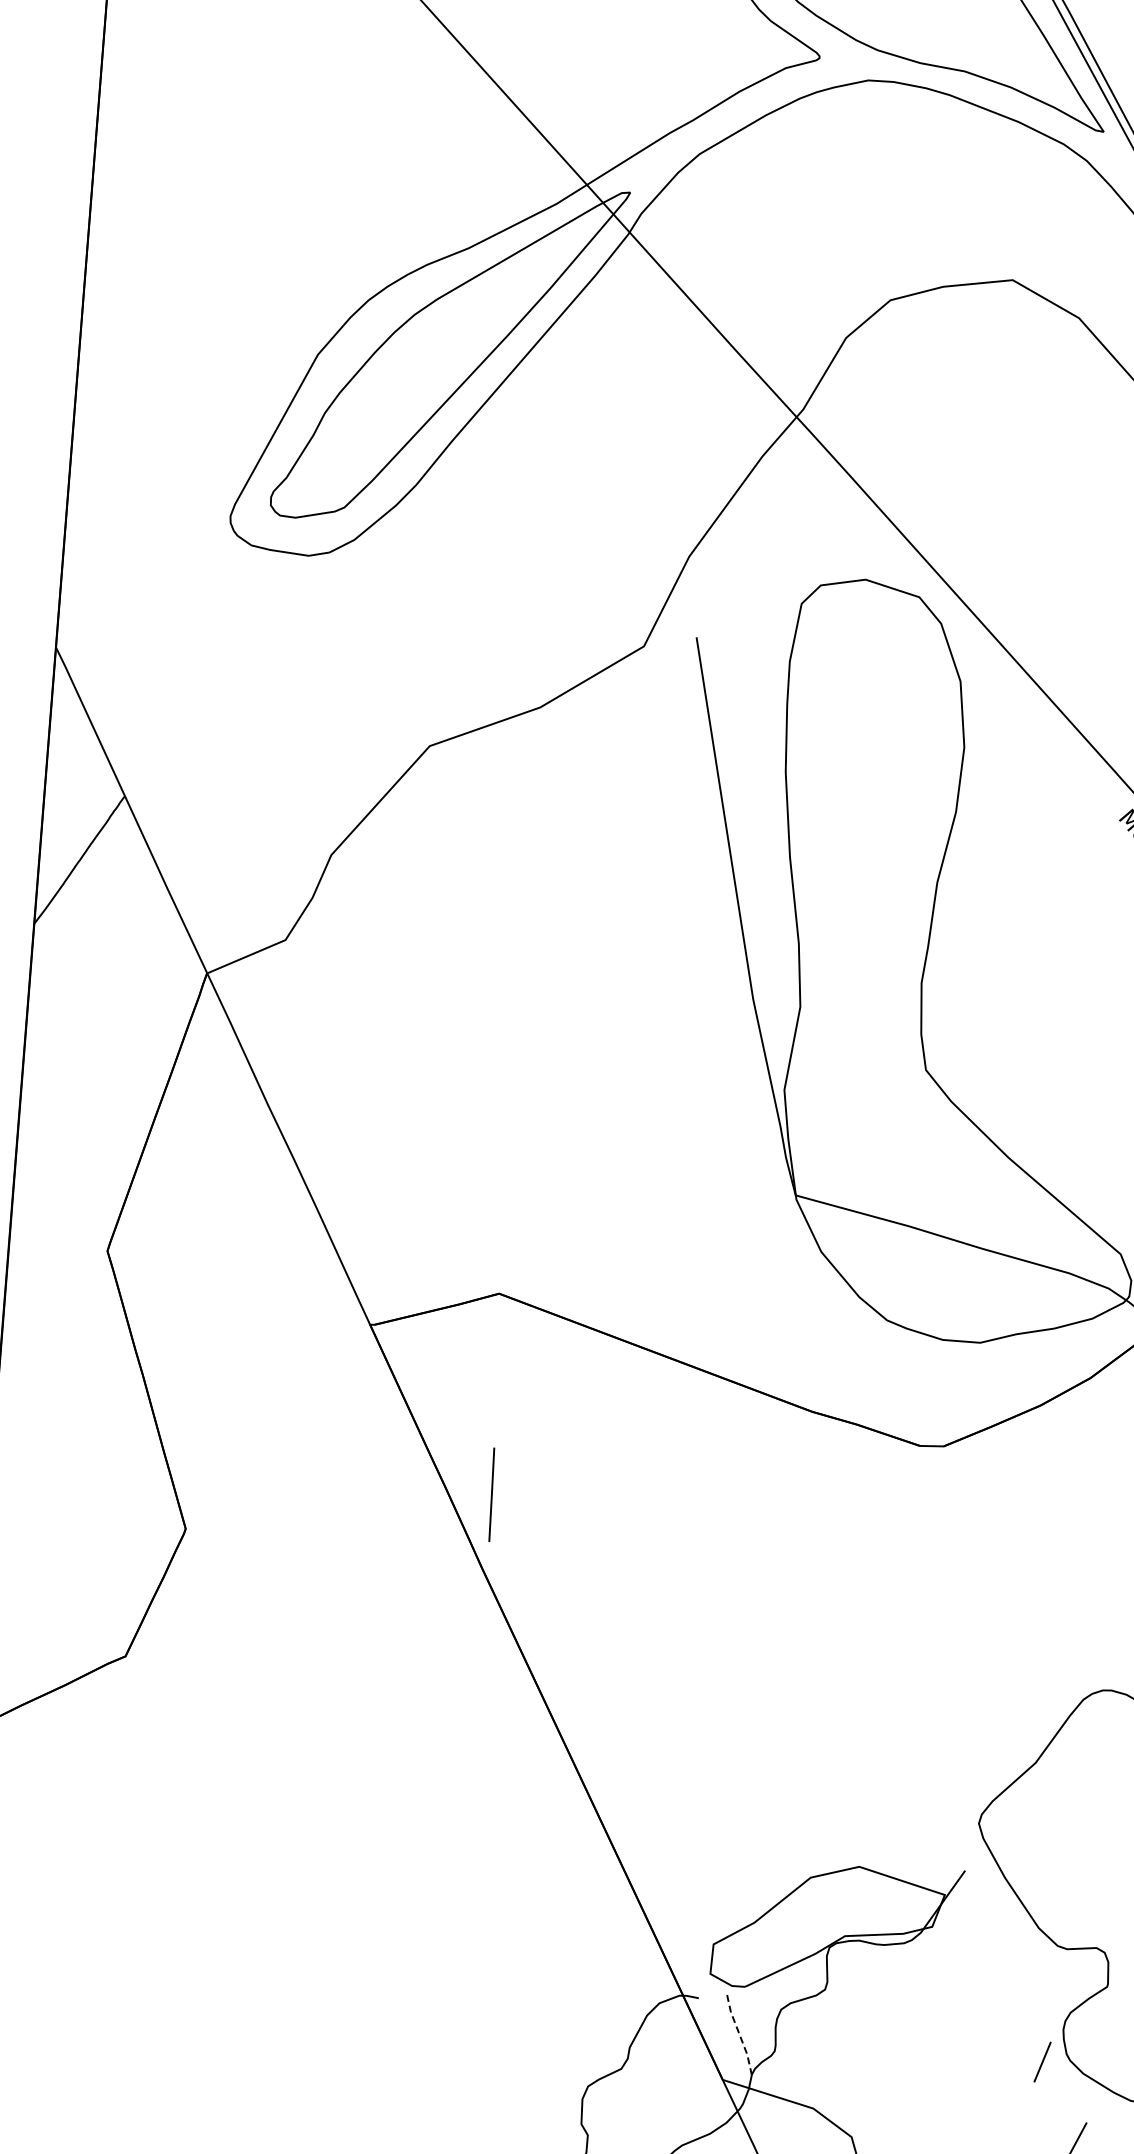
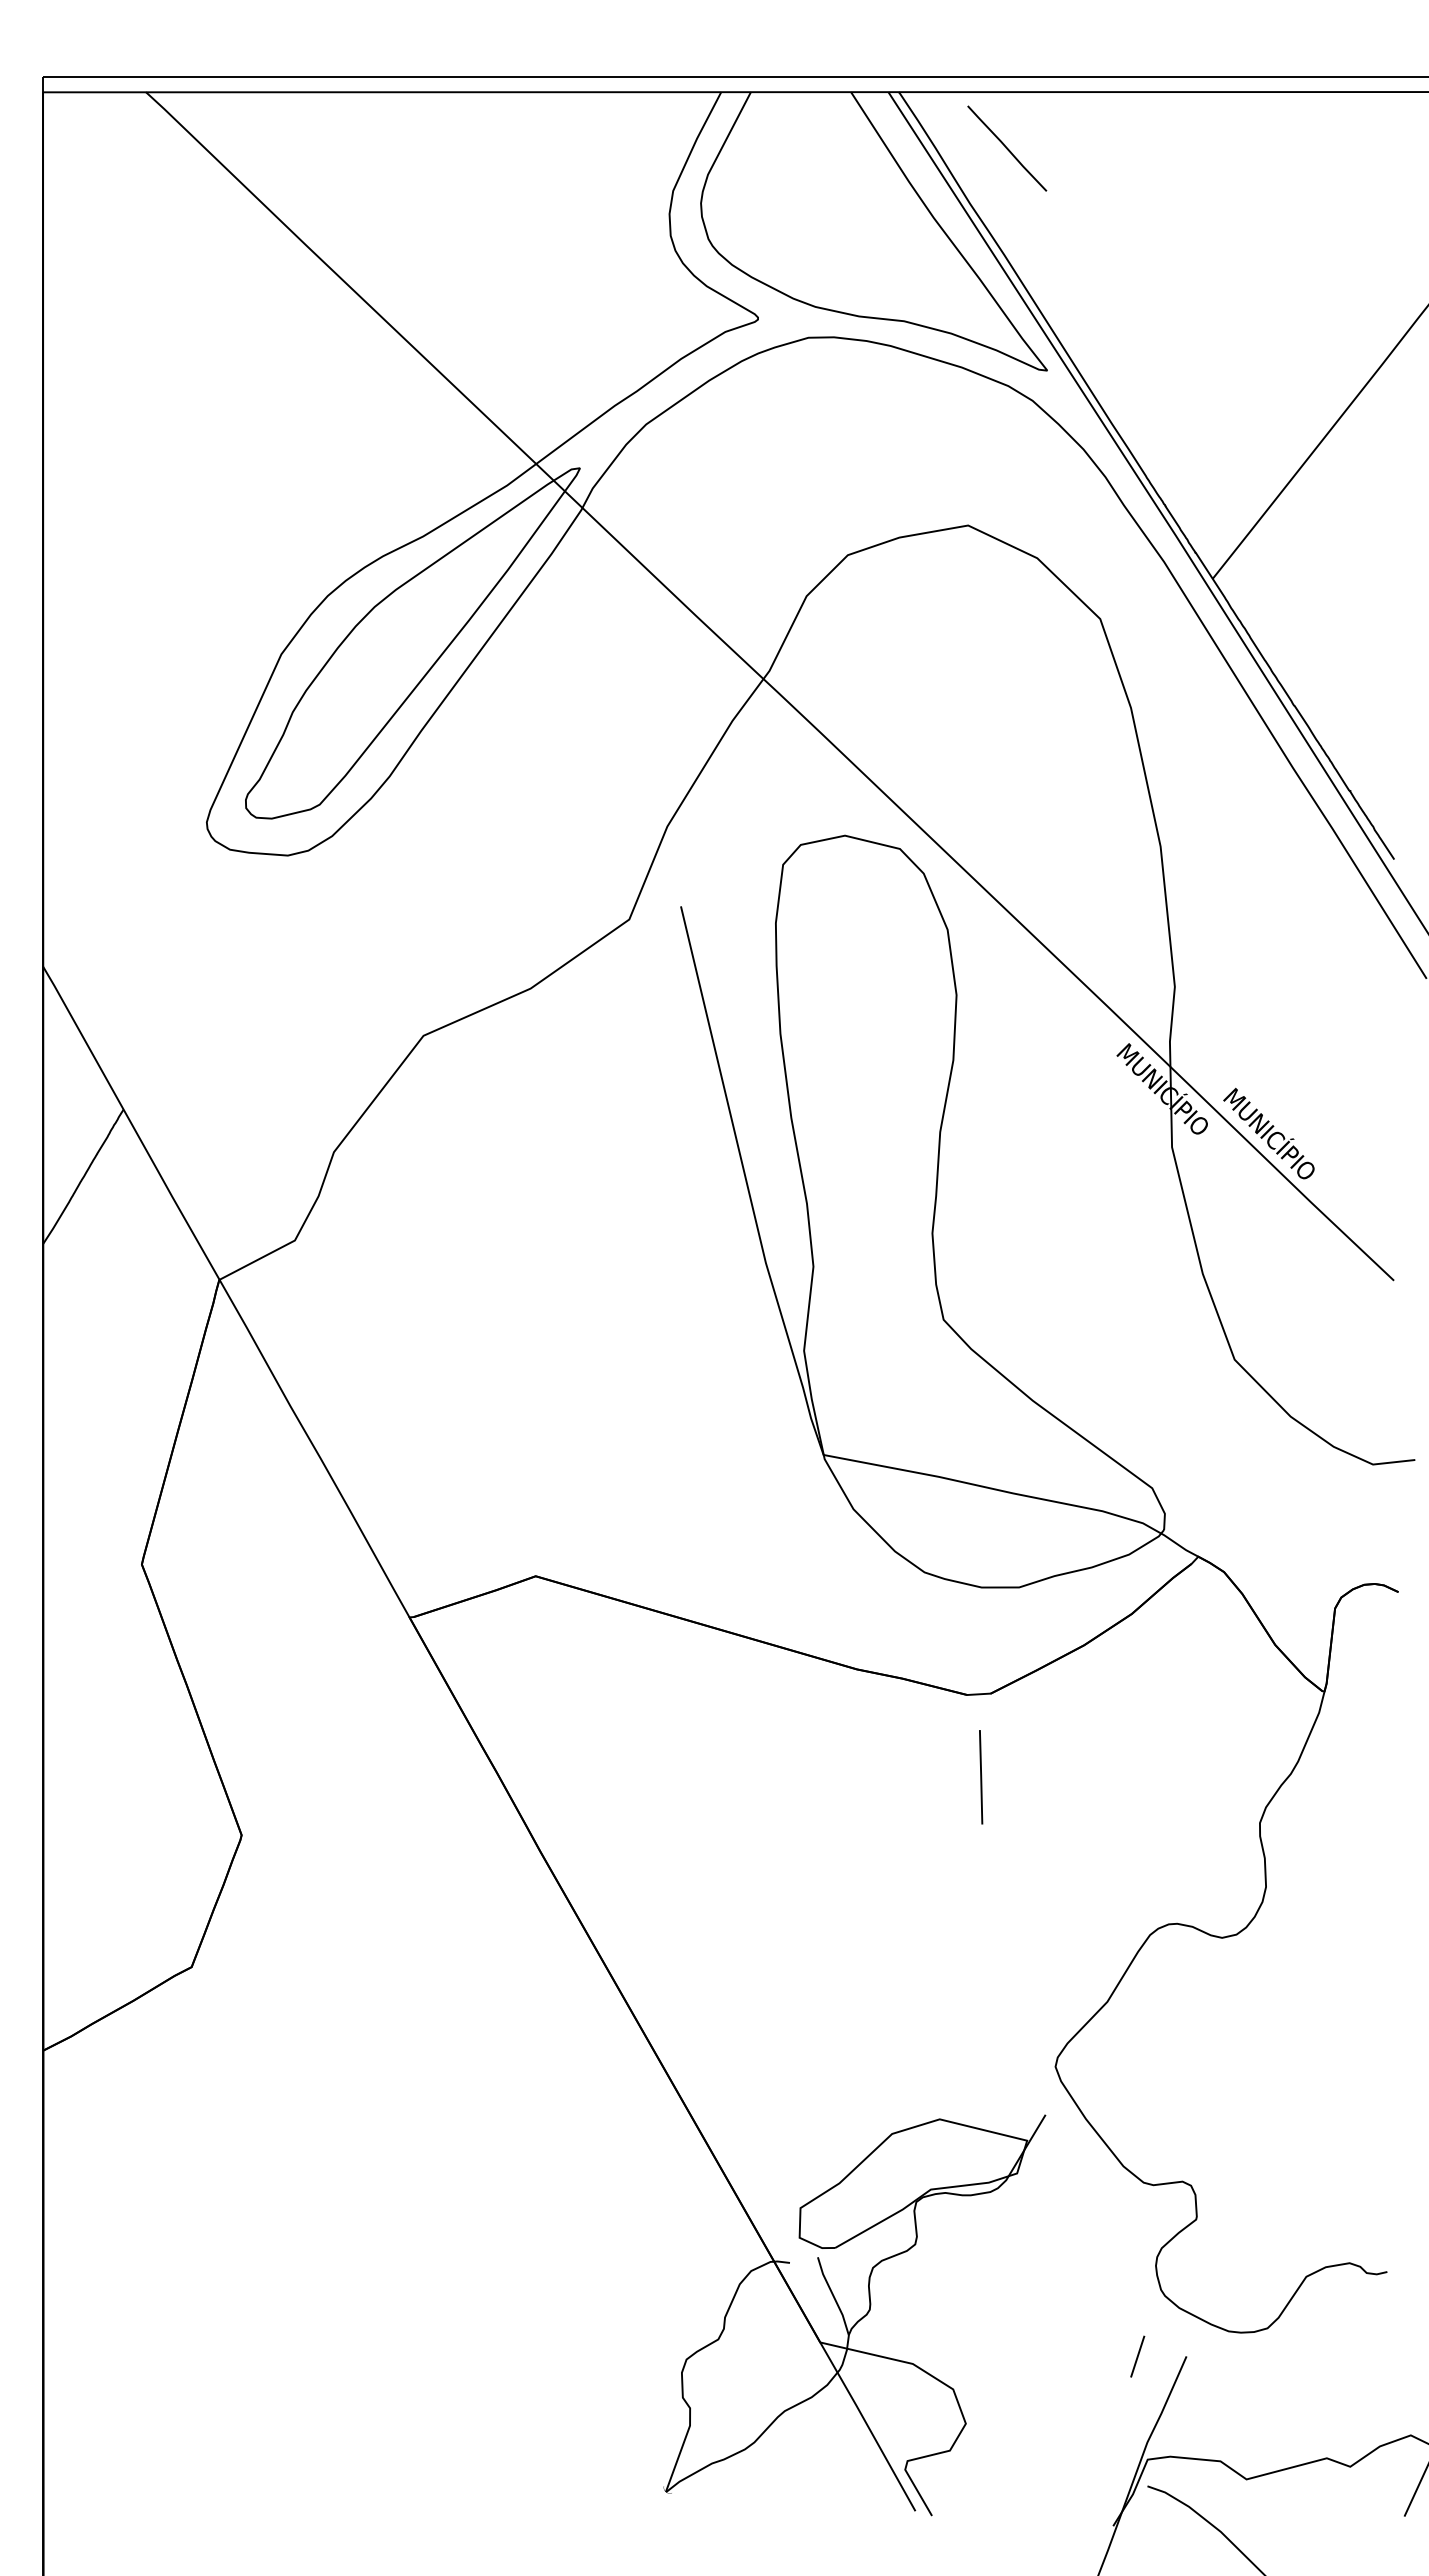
line: (492, 1495) -> (981, 1777), moved
line: (739, 2035) -> (833, 2296), dashed -> solid
line: (1042, 2061) -> (1137, 2356), moved

